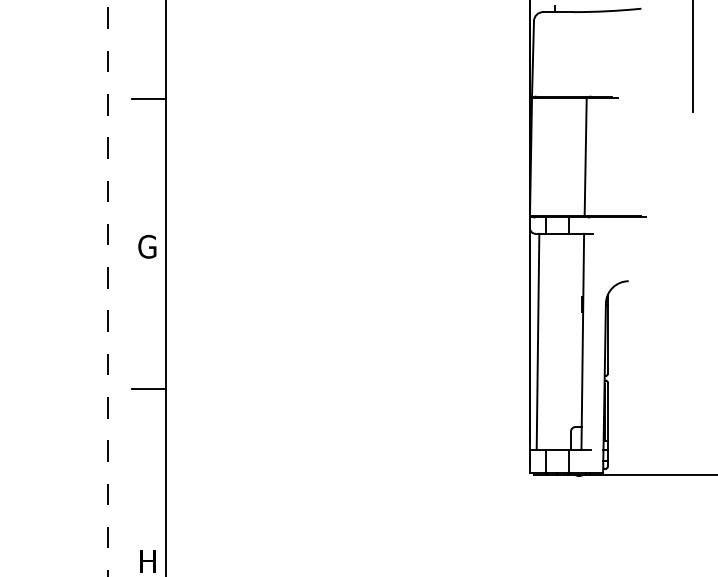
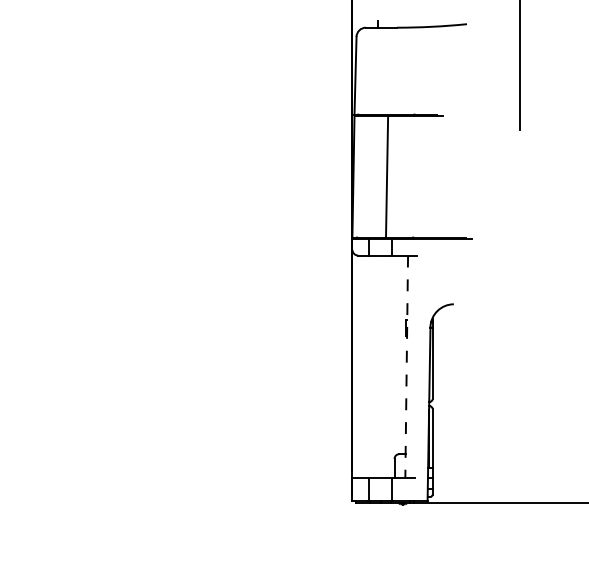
line: (585, 156) -> (386, 176), moved
line: (537, 341) -> (360, 366), removed
line: (582, 342) -> (406, 367), solid -> dashed

